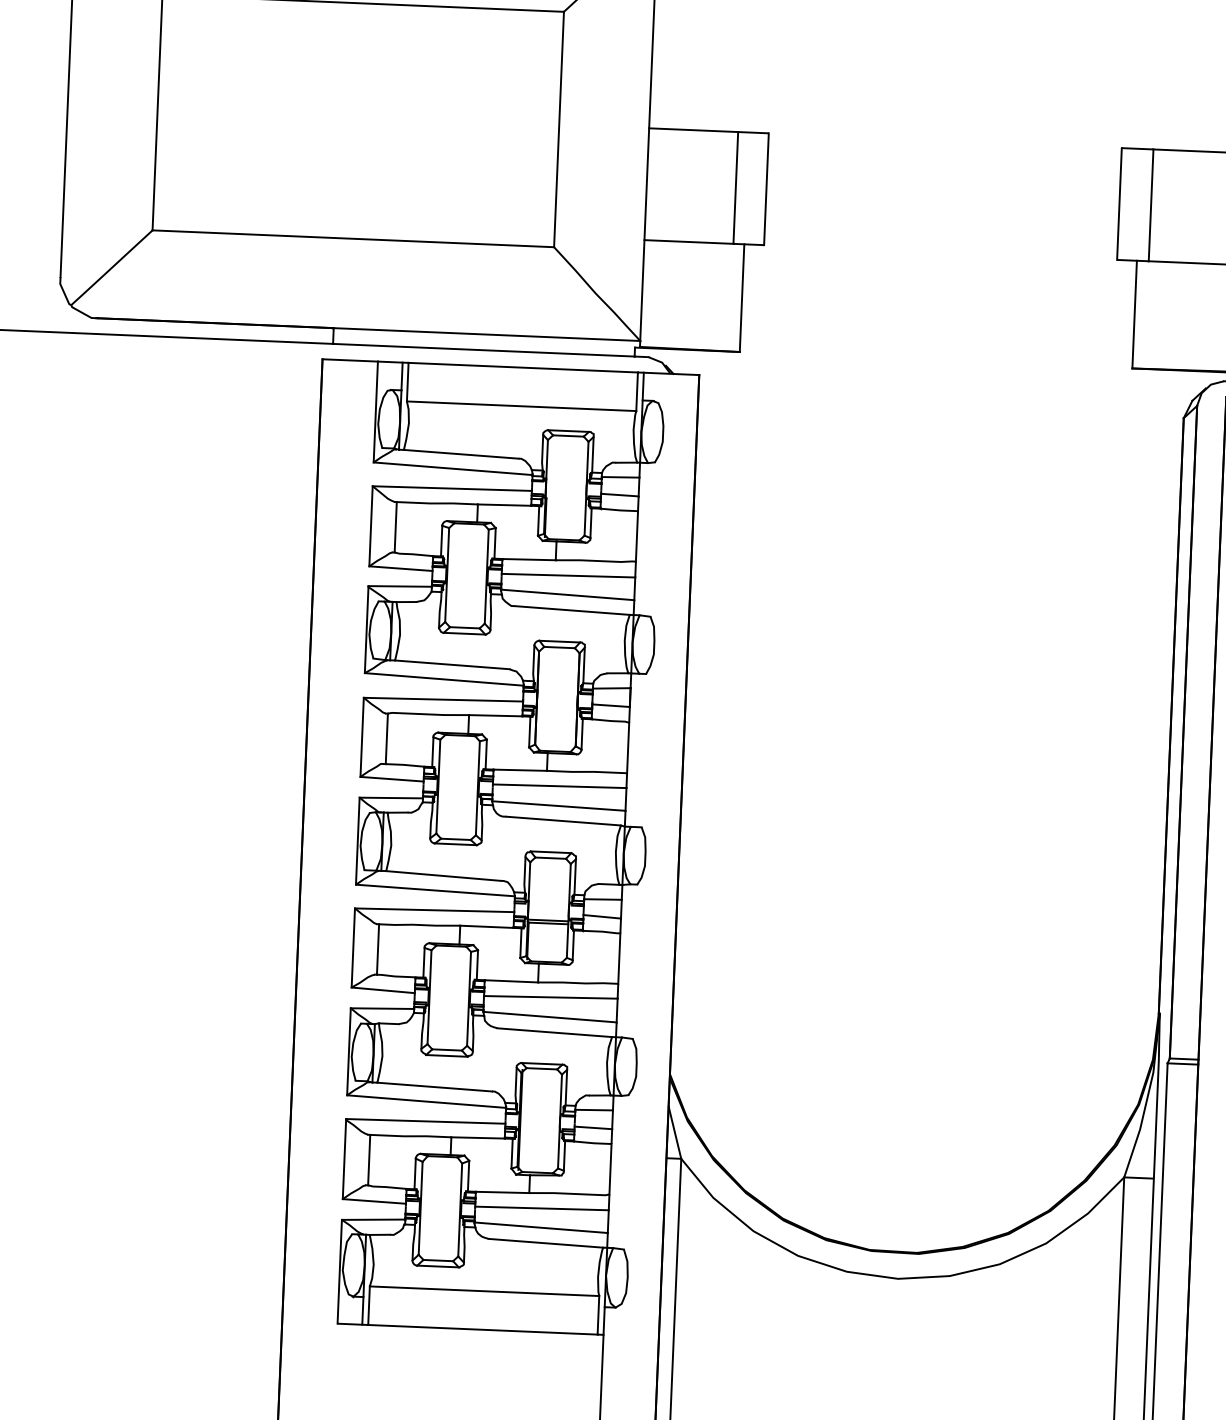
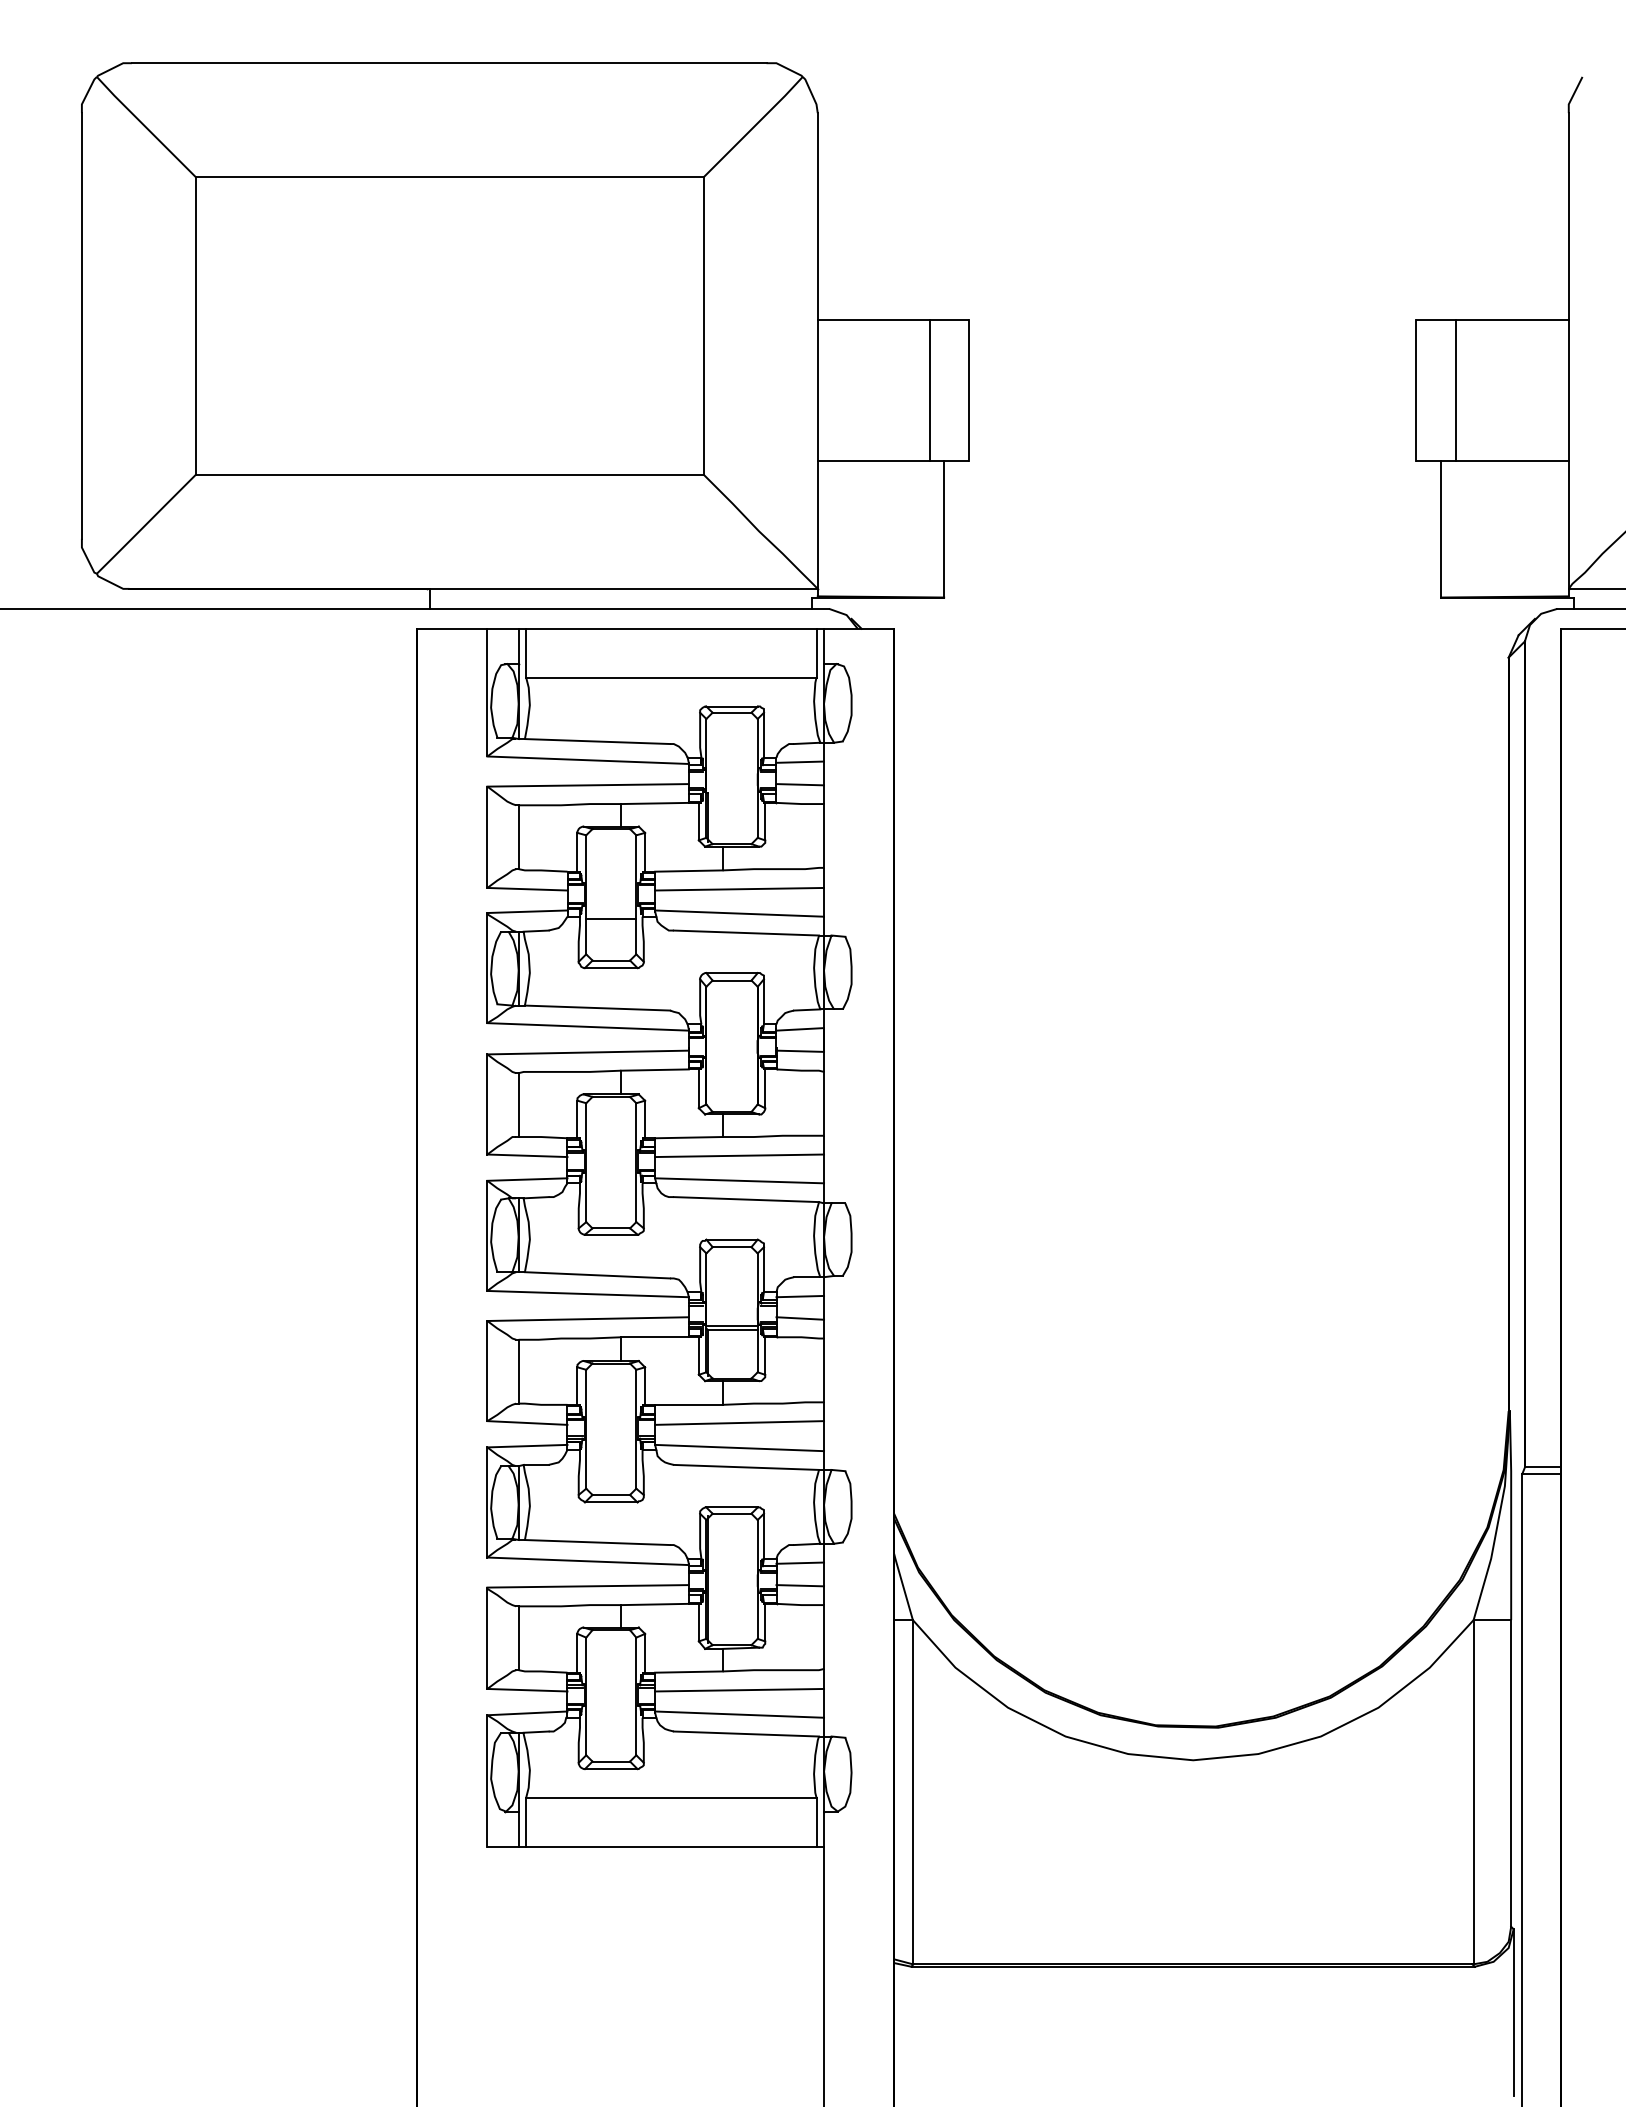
line: (466, 595) -> (611, 919), added

